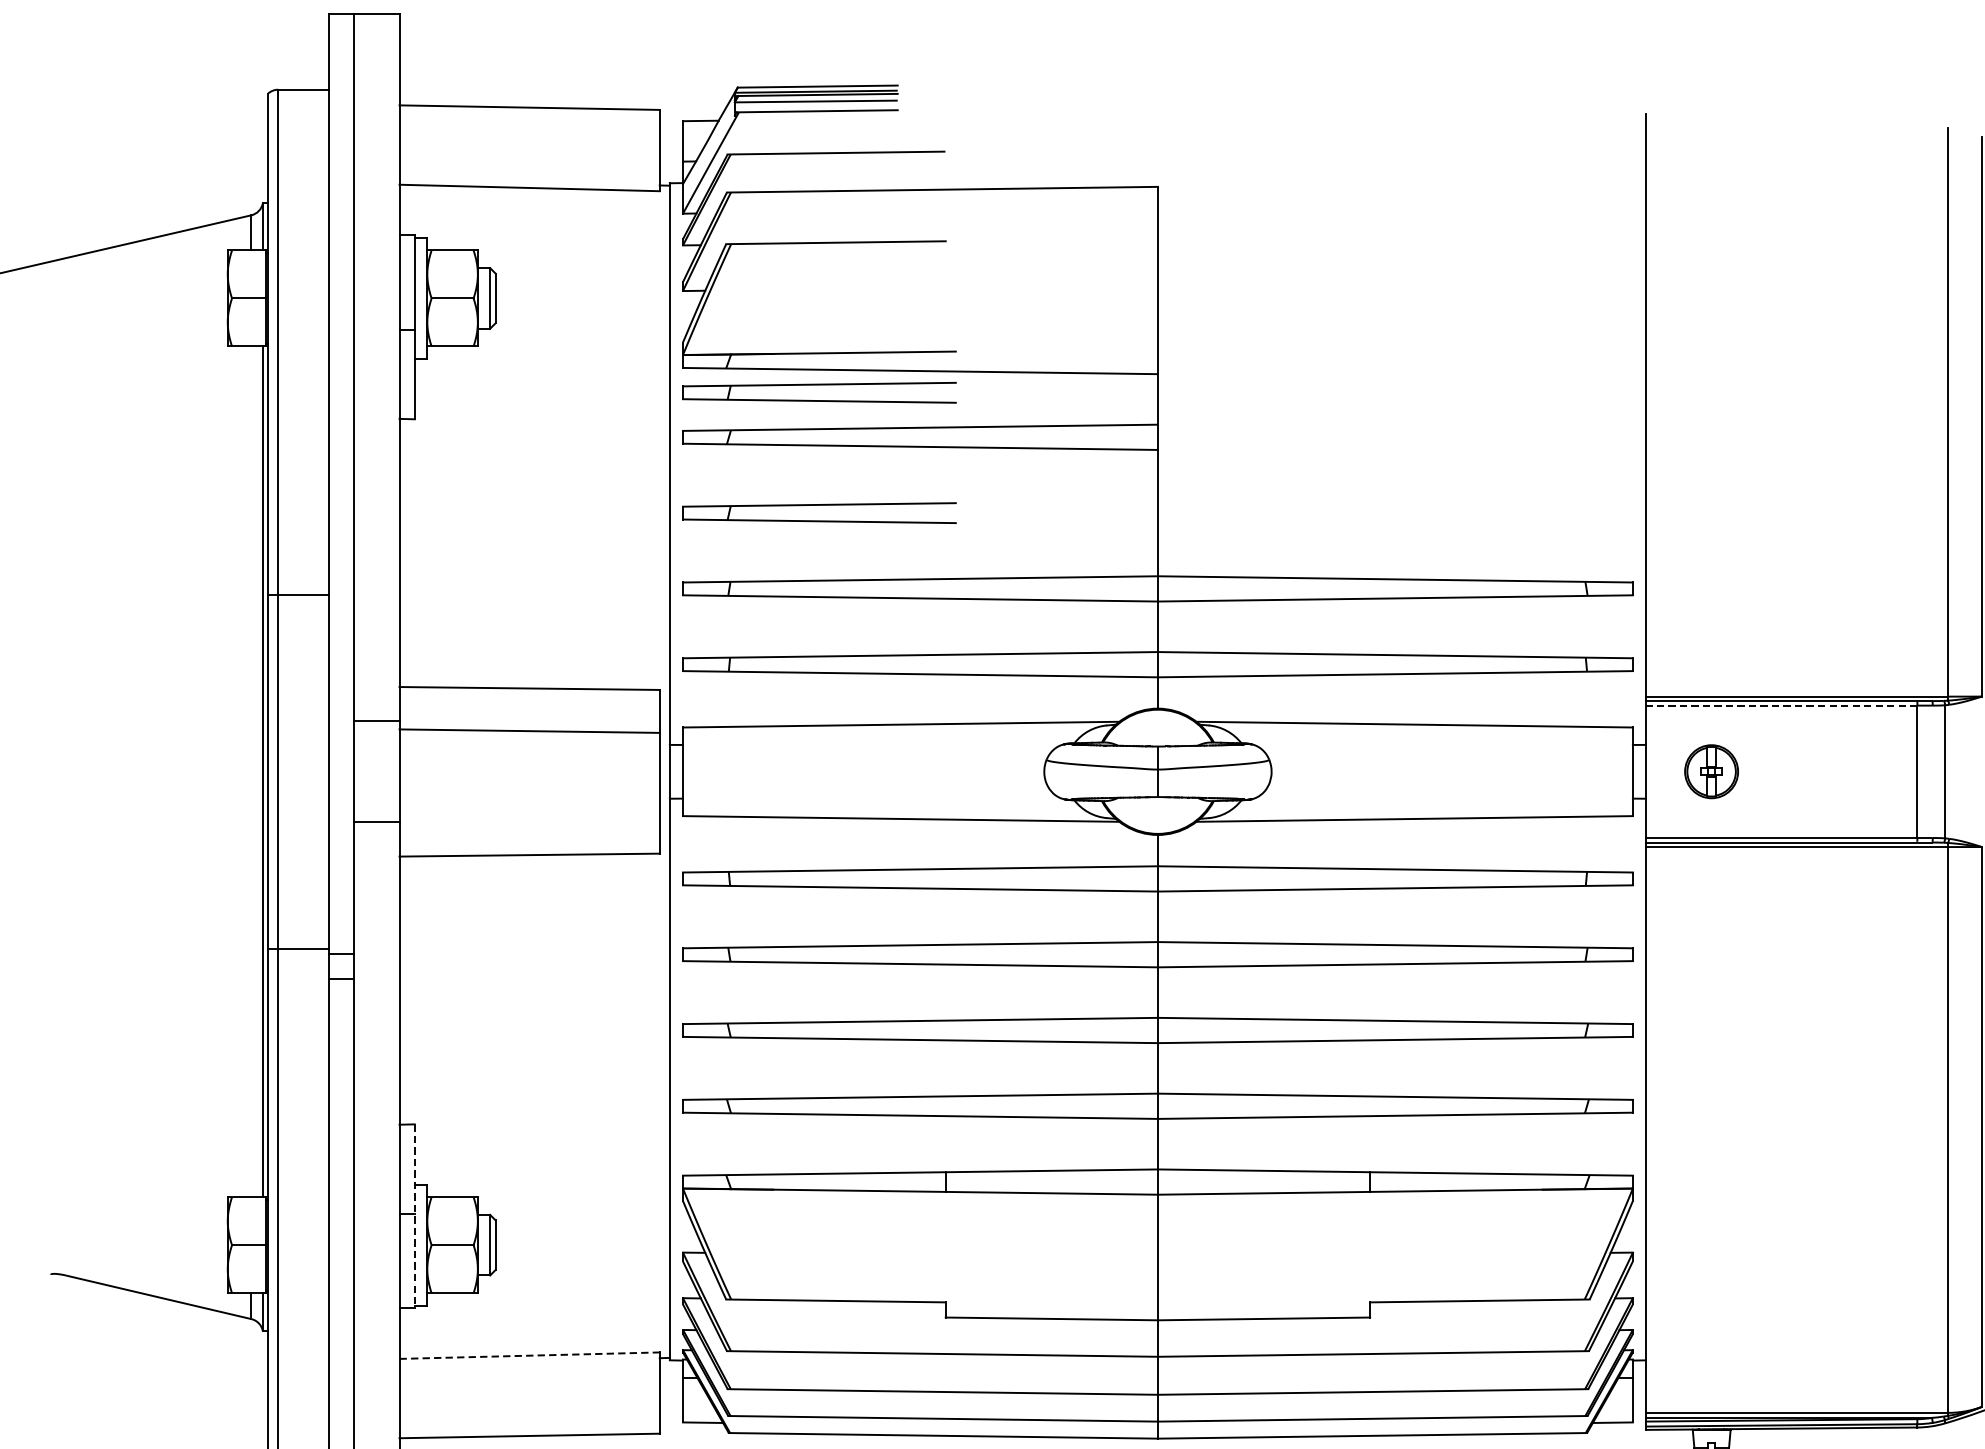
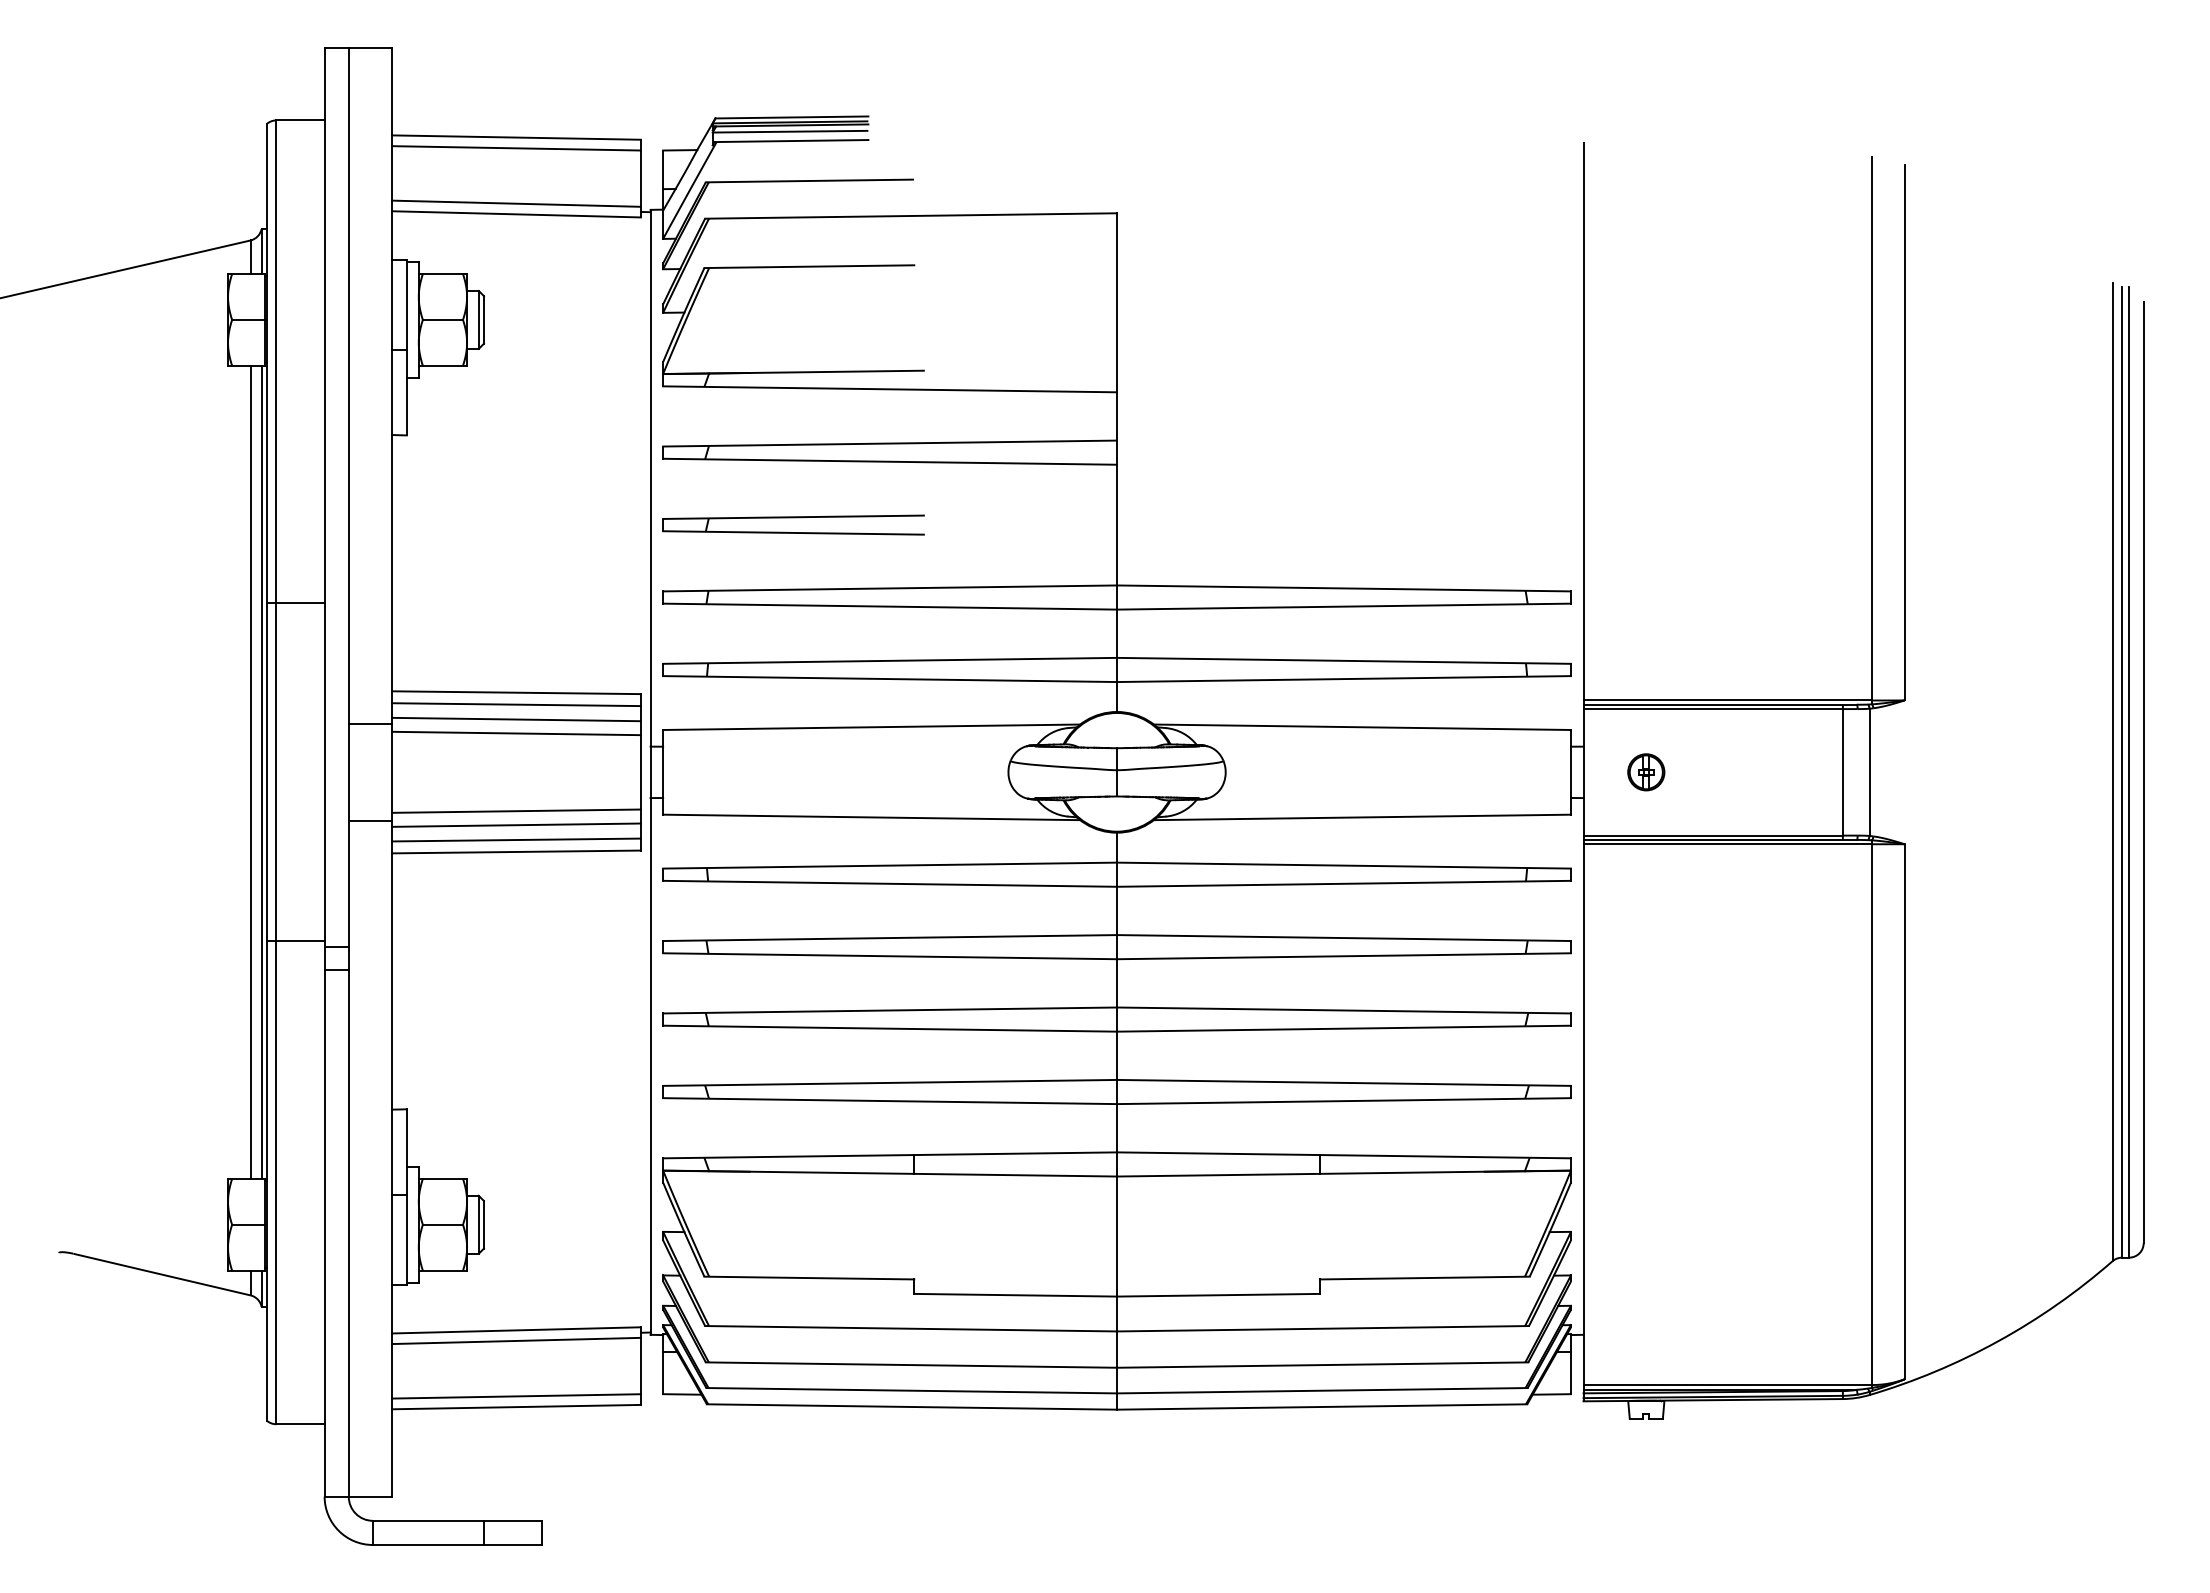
line: (529, 119) -> (516, 148), added
line: (529, 176) -> (516, 203), added
part: (819, 392) -> (793, 409), removed
line: (529, 700) -> (516, 704), added
line: (1781, 706) -> (1713, 709), dashed -> solid
line: (529, 716) -> (516, 719), added
line: (251, 770) -> (250, 771), added
part: (1711, 771) -> (1646, 772), size x0.71
line: (529, 811) -> (516, 810), added
line: (529, 826) -> (516, 824), added
line: (529, 842) -> (516, 839), added
line: (414, 1216) -> (406, 1197), dashed -> solid
line: (530, 1355) -> (517, 1330), dashed -> solid
line: (529, 1366) -> (516, 1340), added
line: (529, 1424) -> (516, 1396), added

